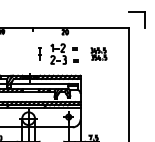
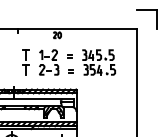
part: (39, 53) -> (25, 61), size x1.67
part: (98, 53) -> (98, 61), size x1.67

